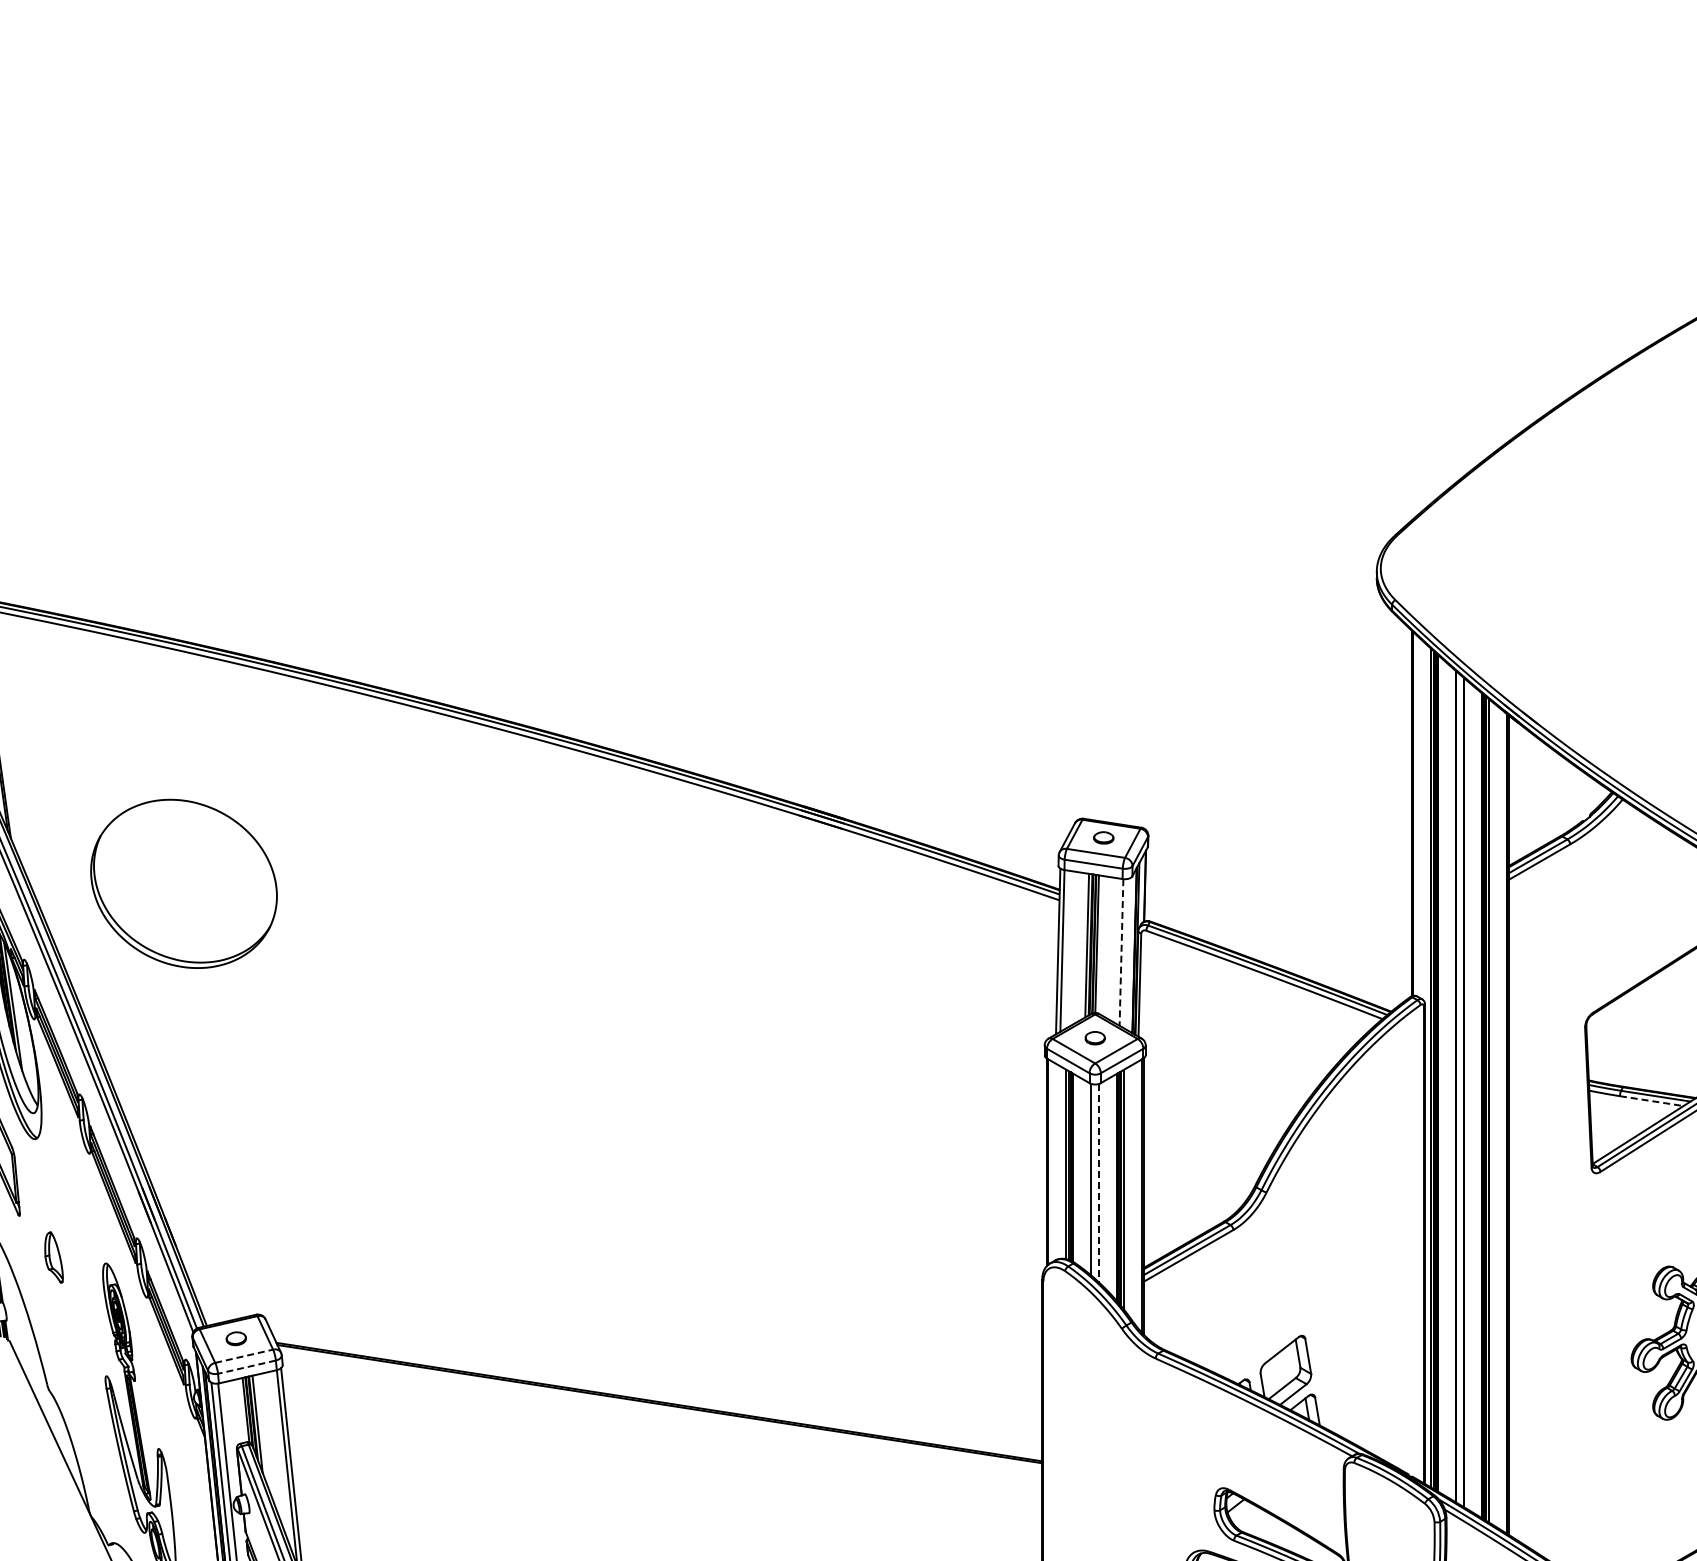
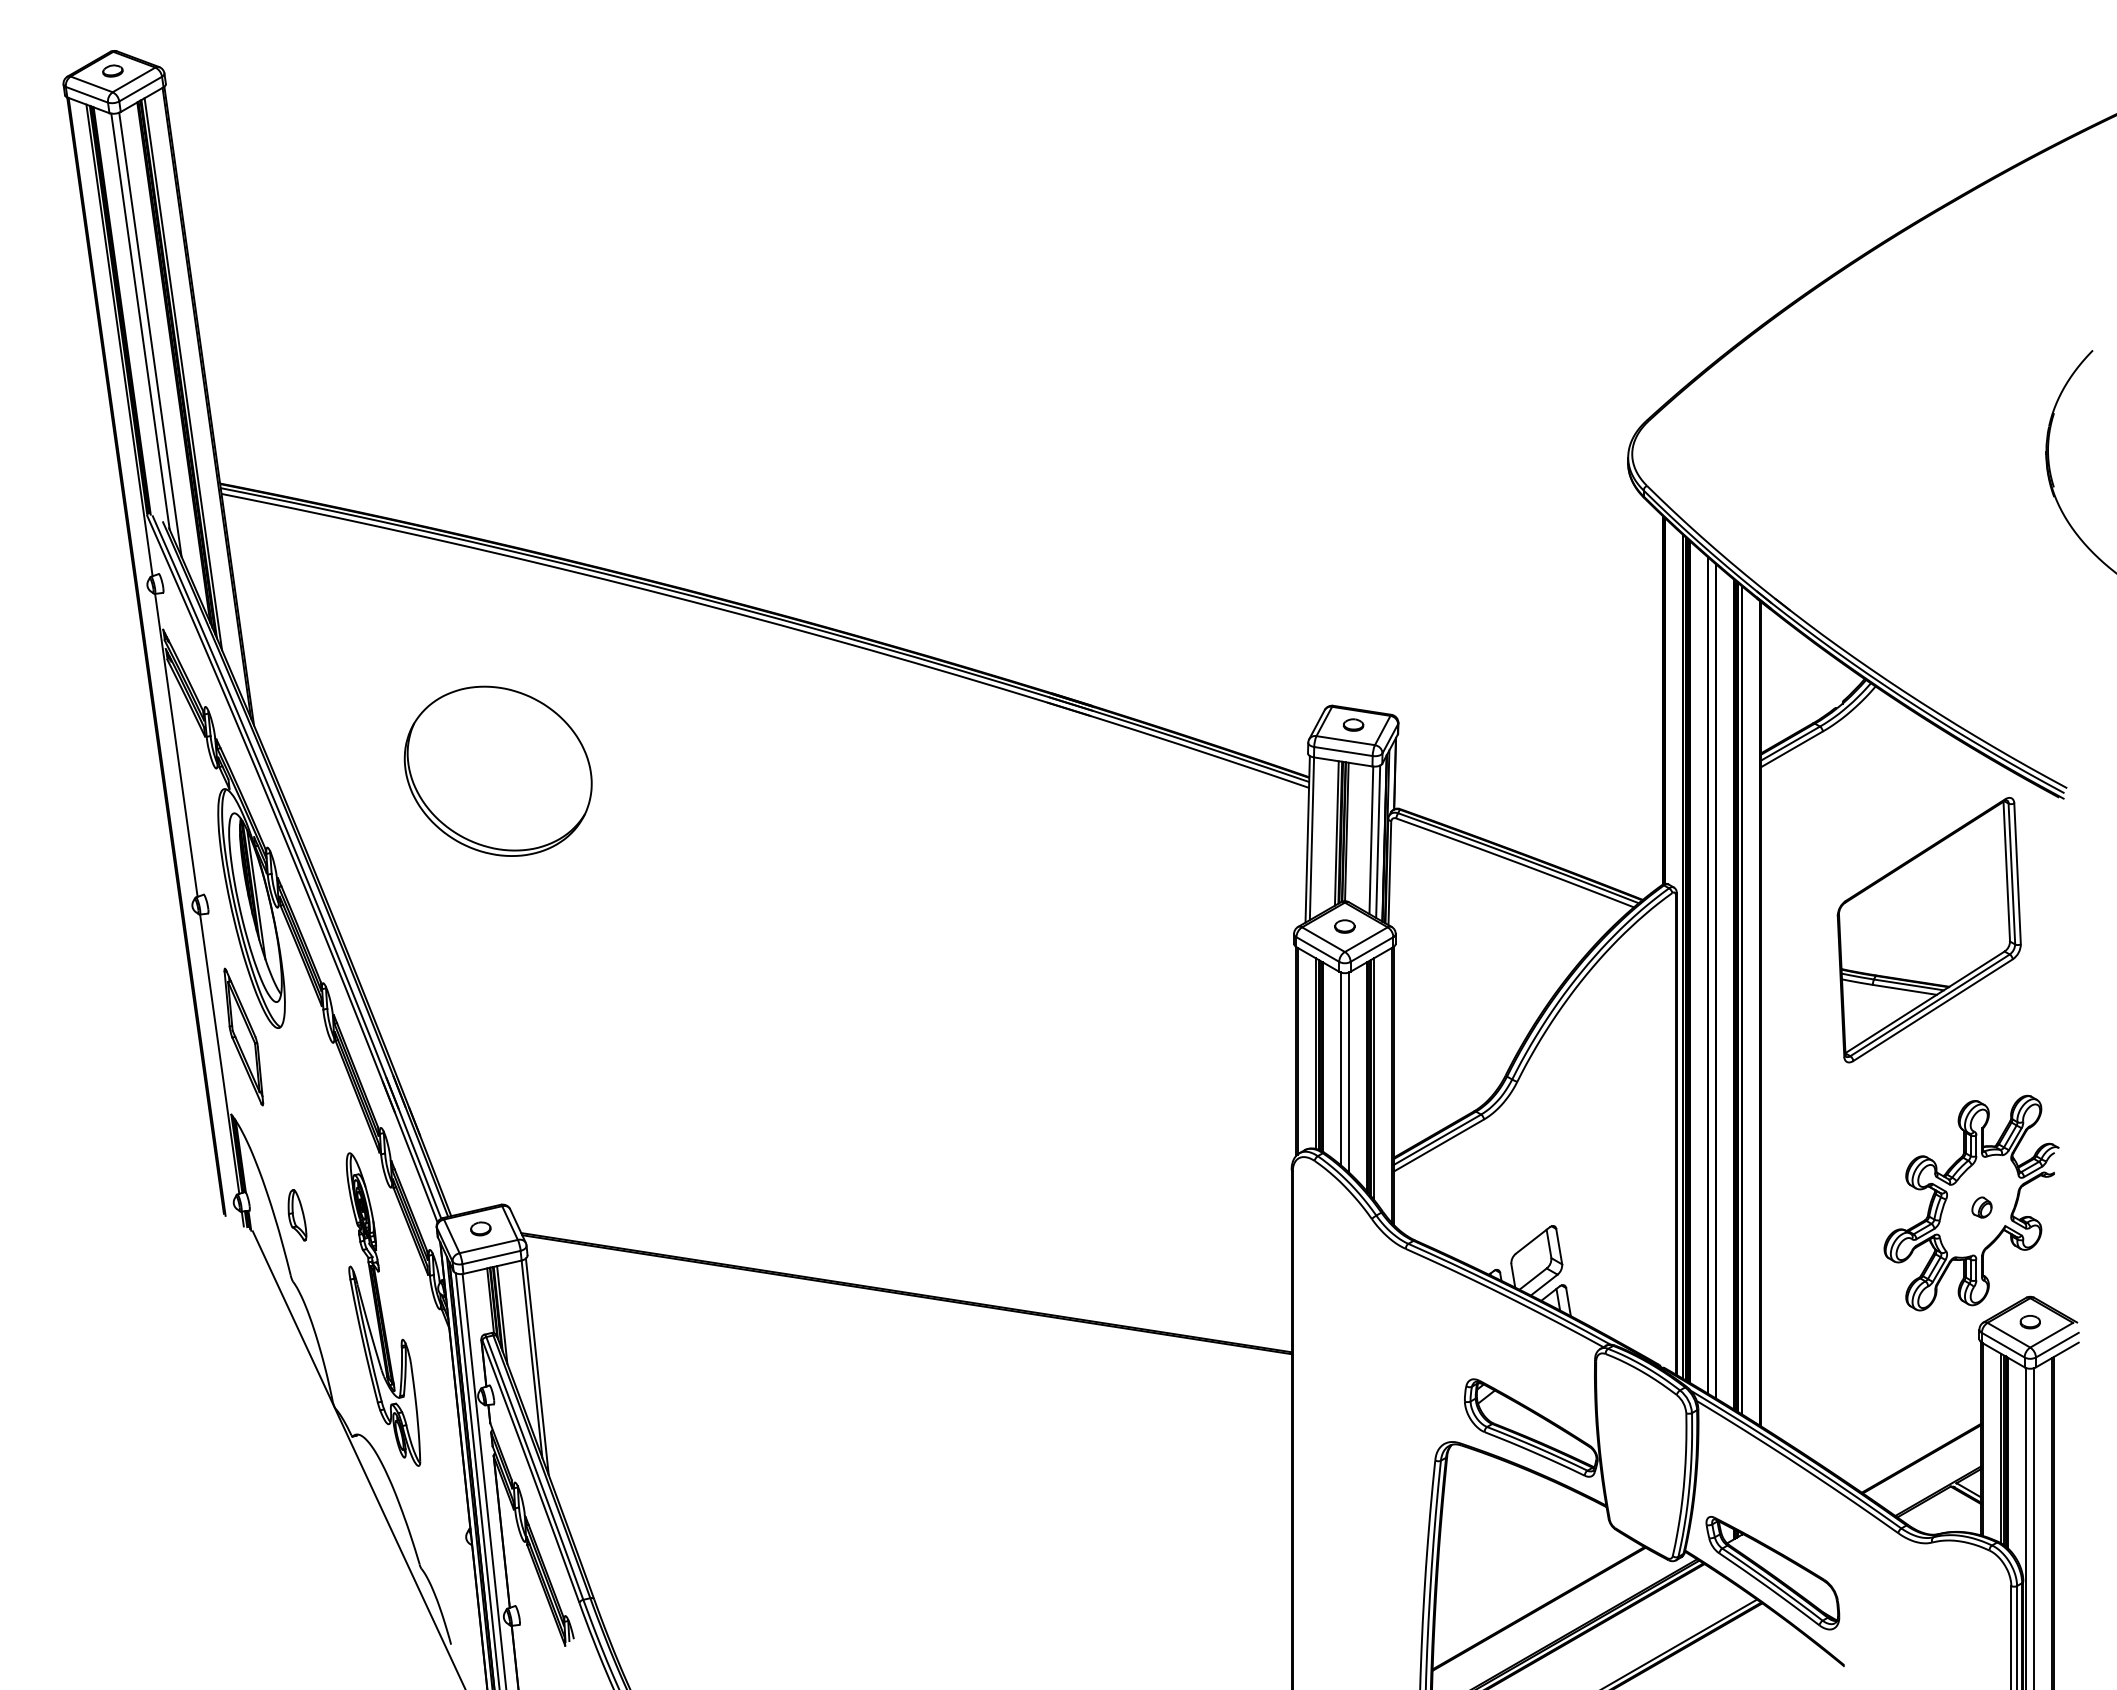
part: (183, 883) -> (497, 770), moved
line: (1121, 952) -> (1371, 840), dashed -> solid
line: (1128, 953) -> (1378, 841), added
line: (1652, 1100) -> (1905, 989), dashed -> solid
line: (1098, 1183) -> (1348, 1072), dashed -> solid
part: (54, 1257) -> (297, 1215), moved
line: (243, 1356) -> (488, 1246), dashed -> solid
line: (246, 1367) -> (491, 1257), dashed -> solid

